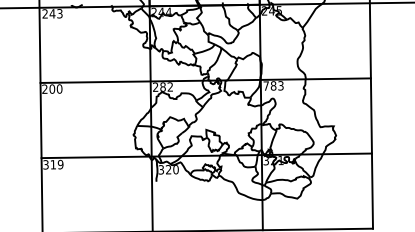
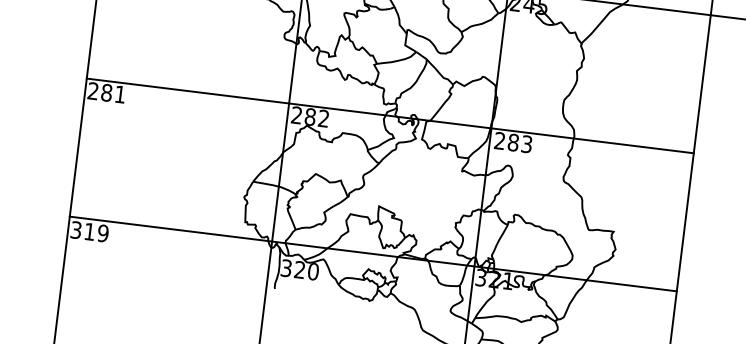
text: (265, 85) -> (498, 139), 783 -> 283
text: (55, 88) -> (112, 92), 200 -> 281

